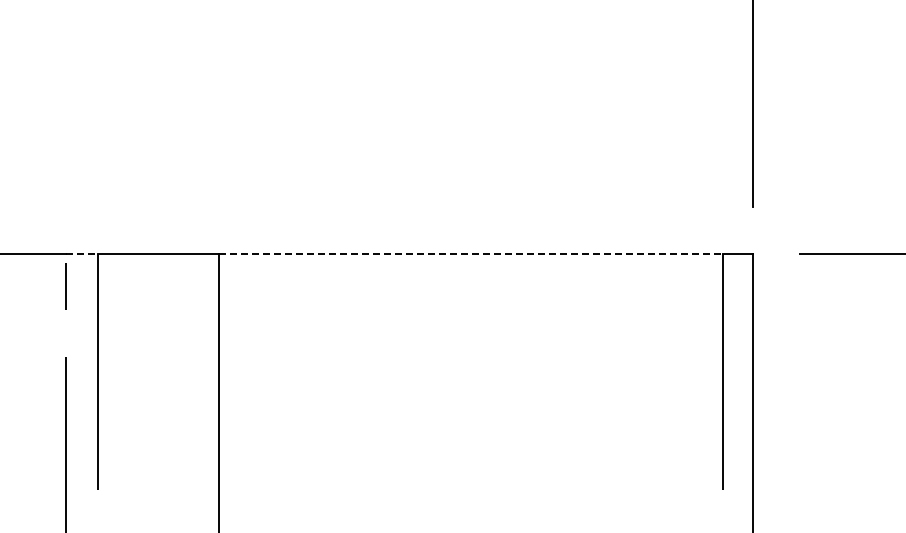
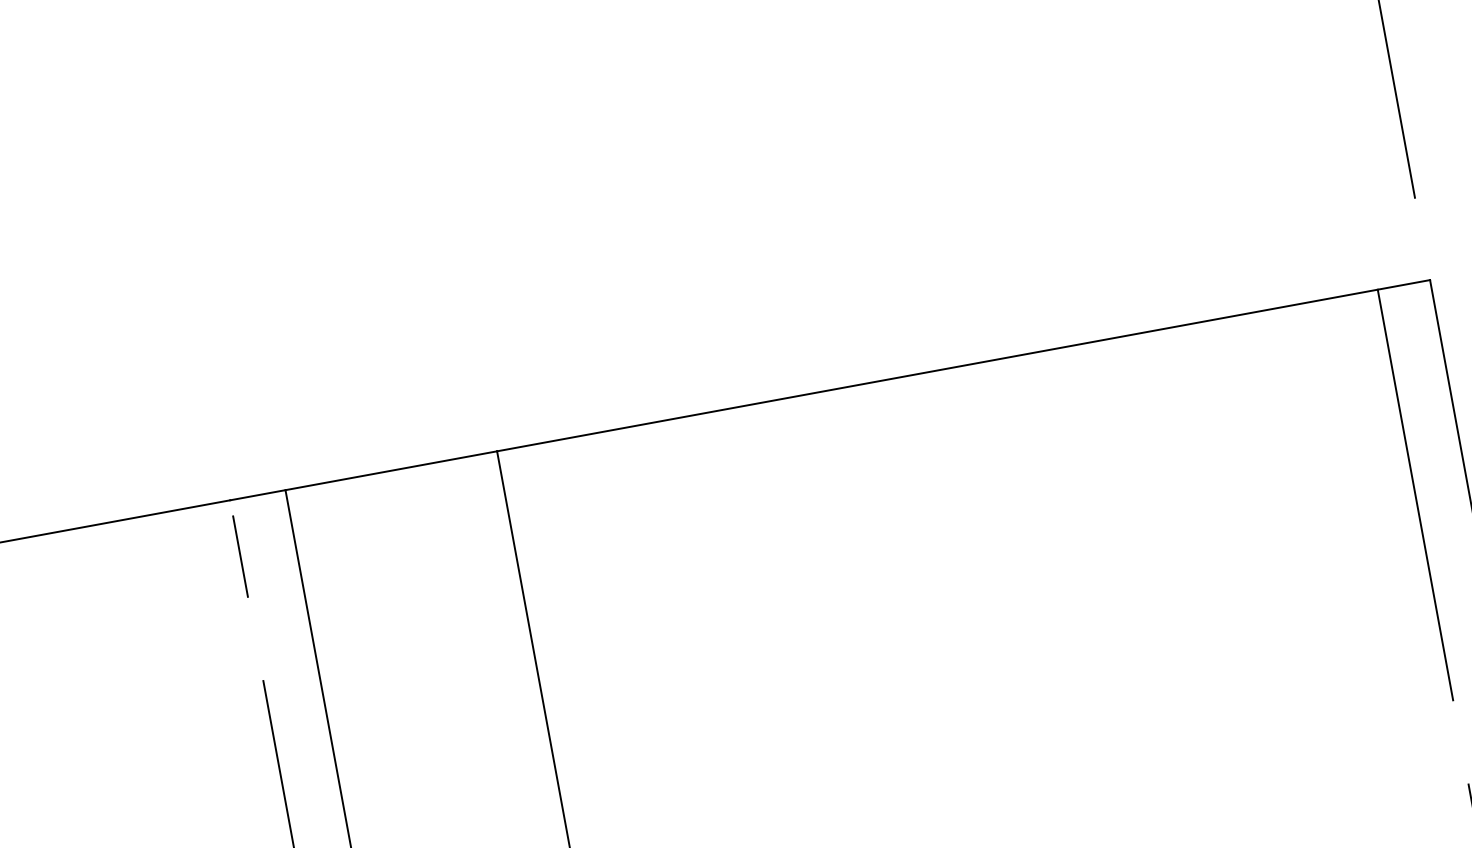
line: (81, 254) -> (257, 495), dashed -> solid
line: (471, 254) -> (938, 370), dashed -> solid

